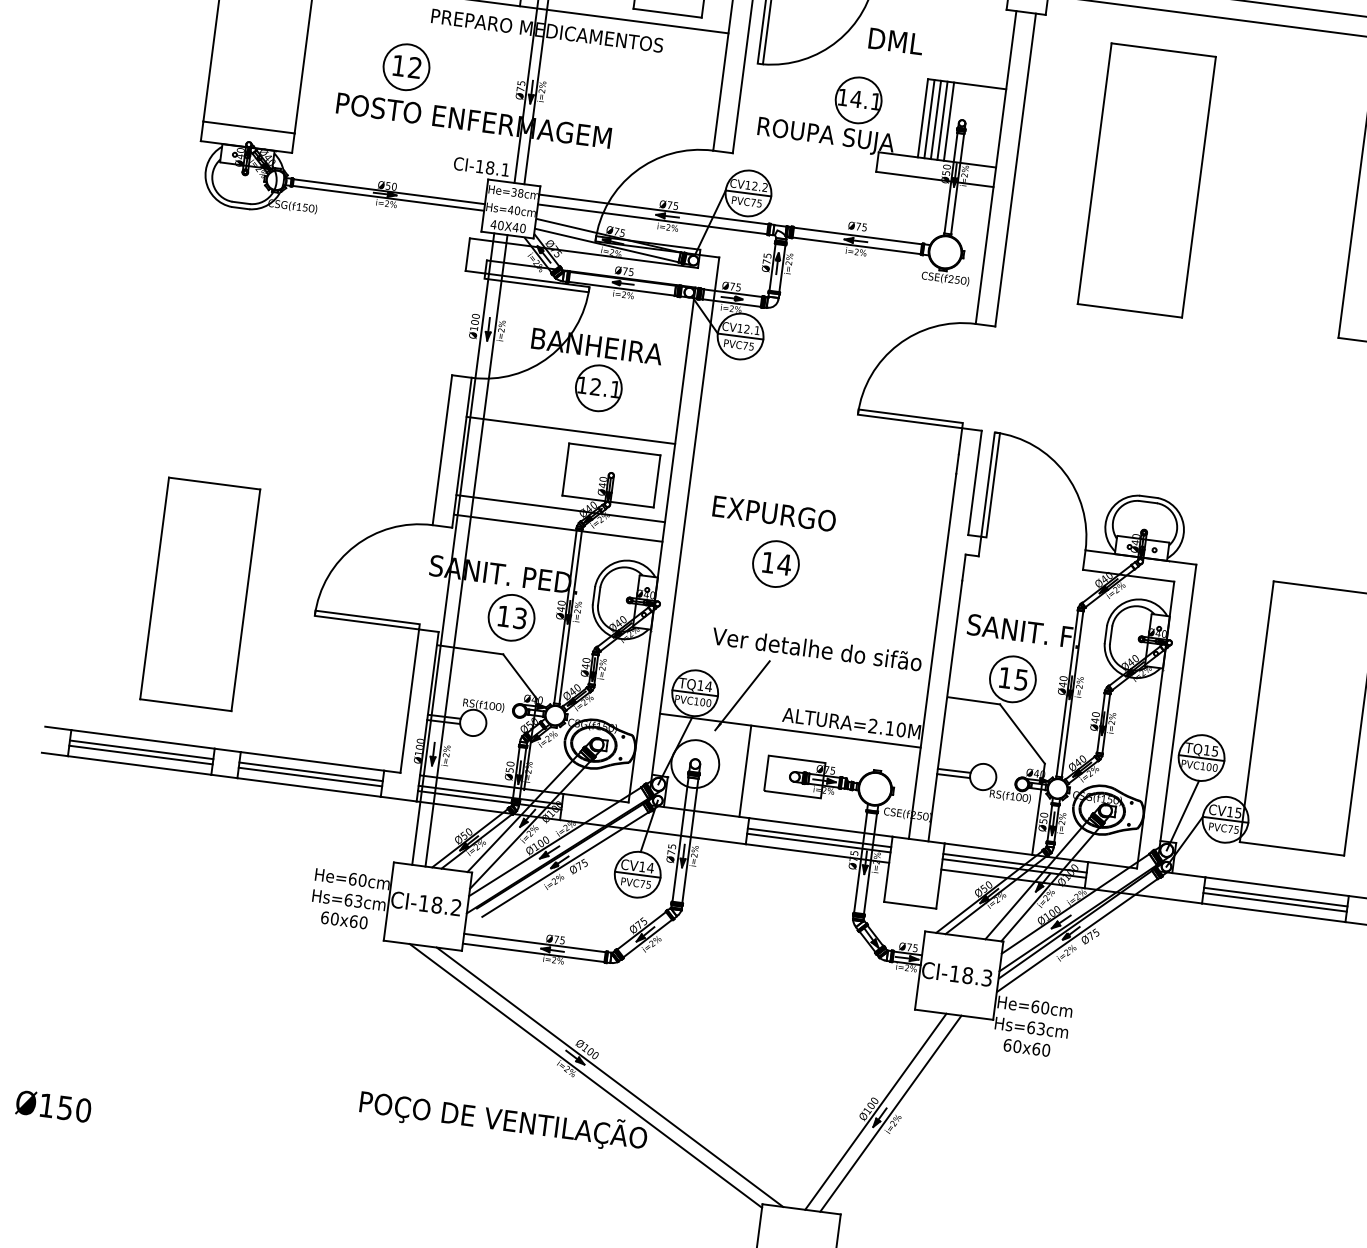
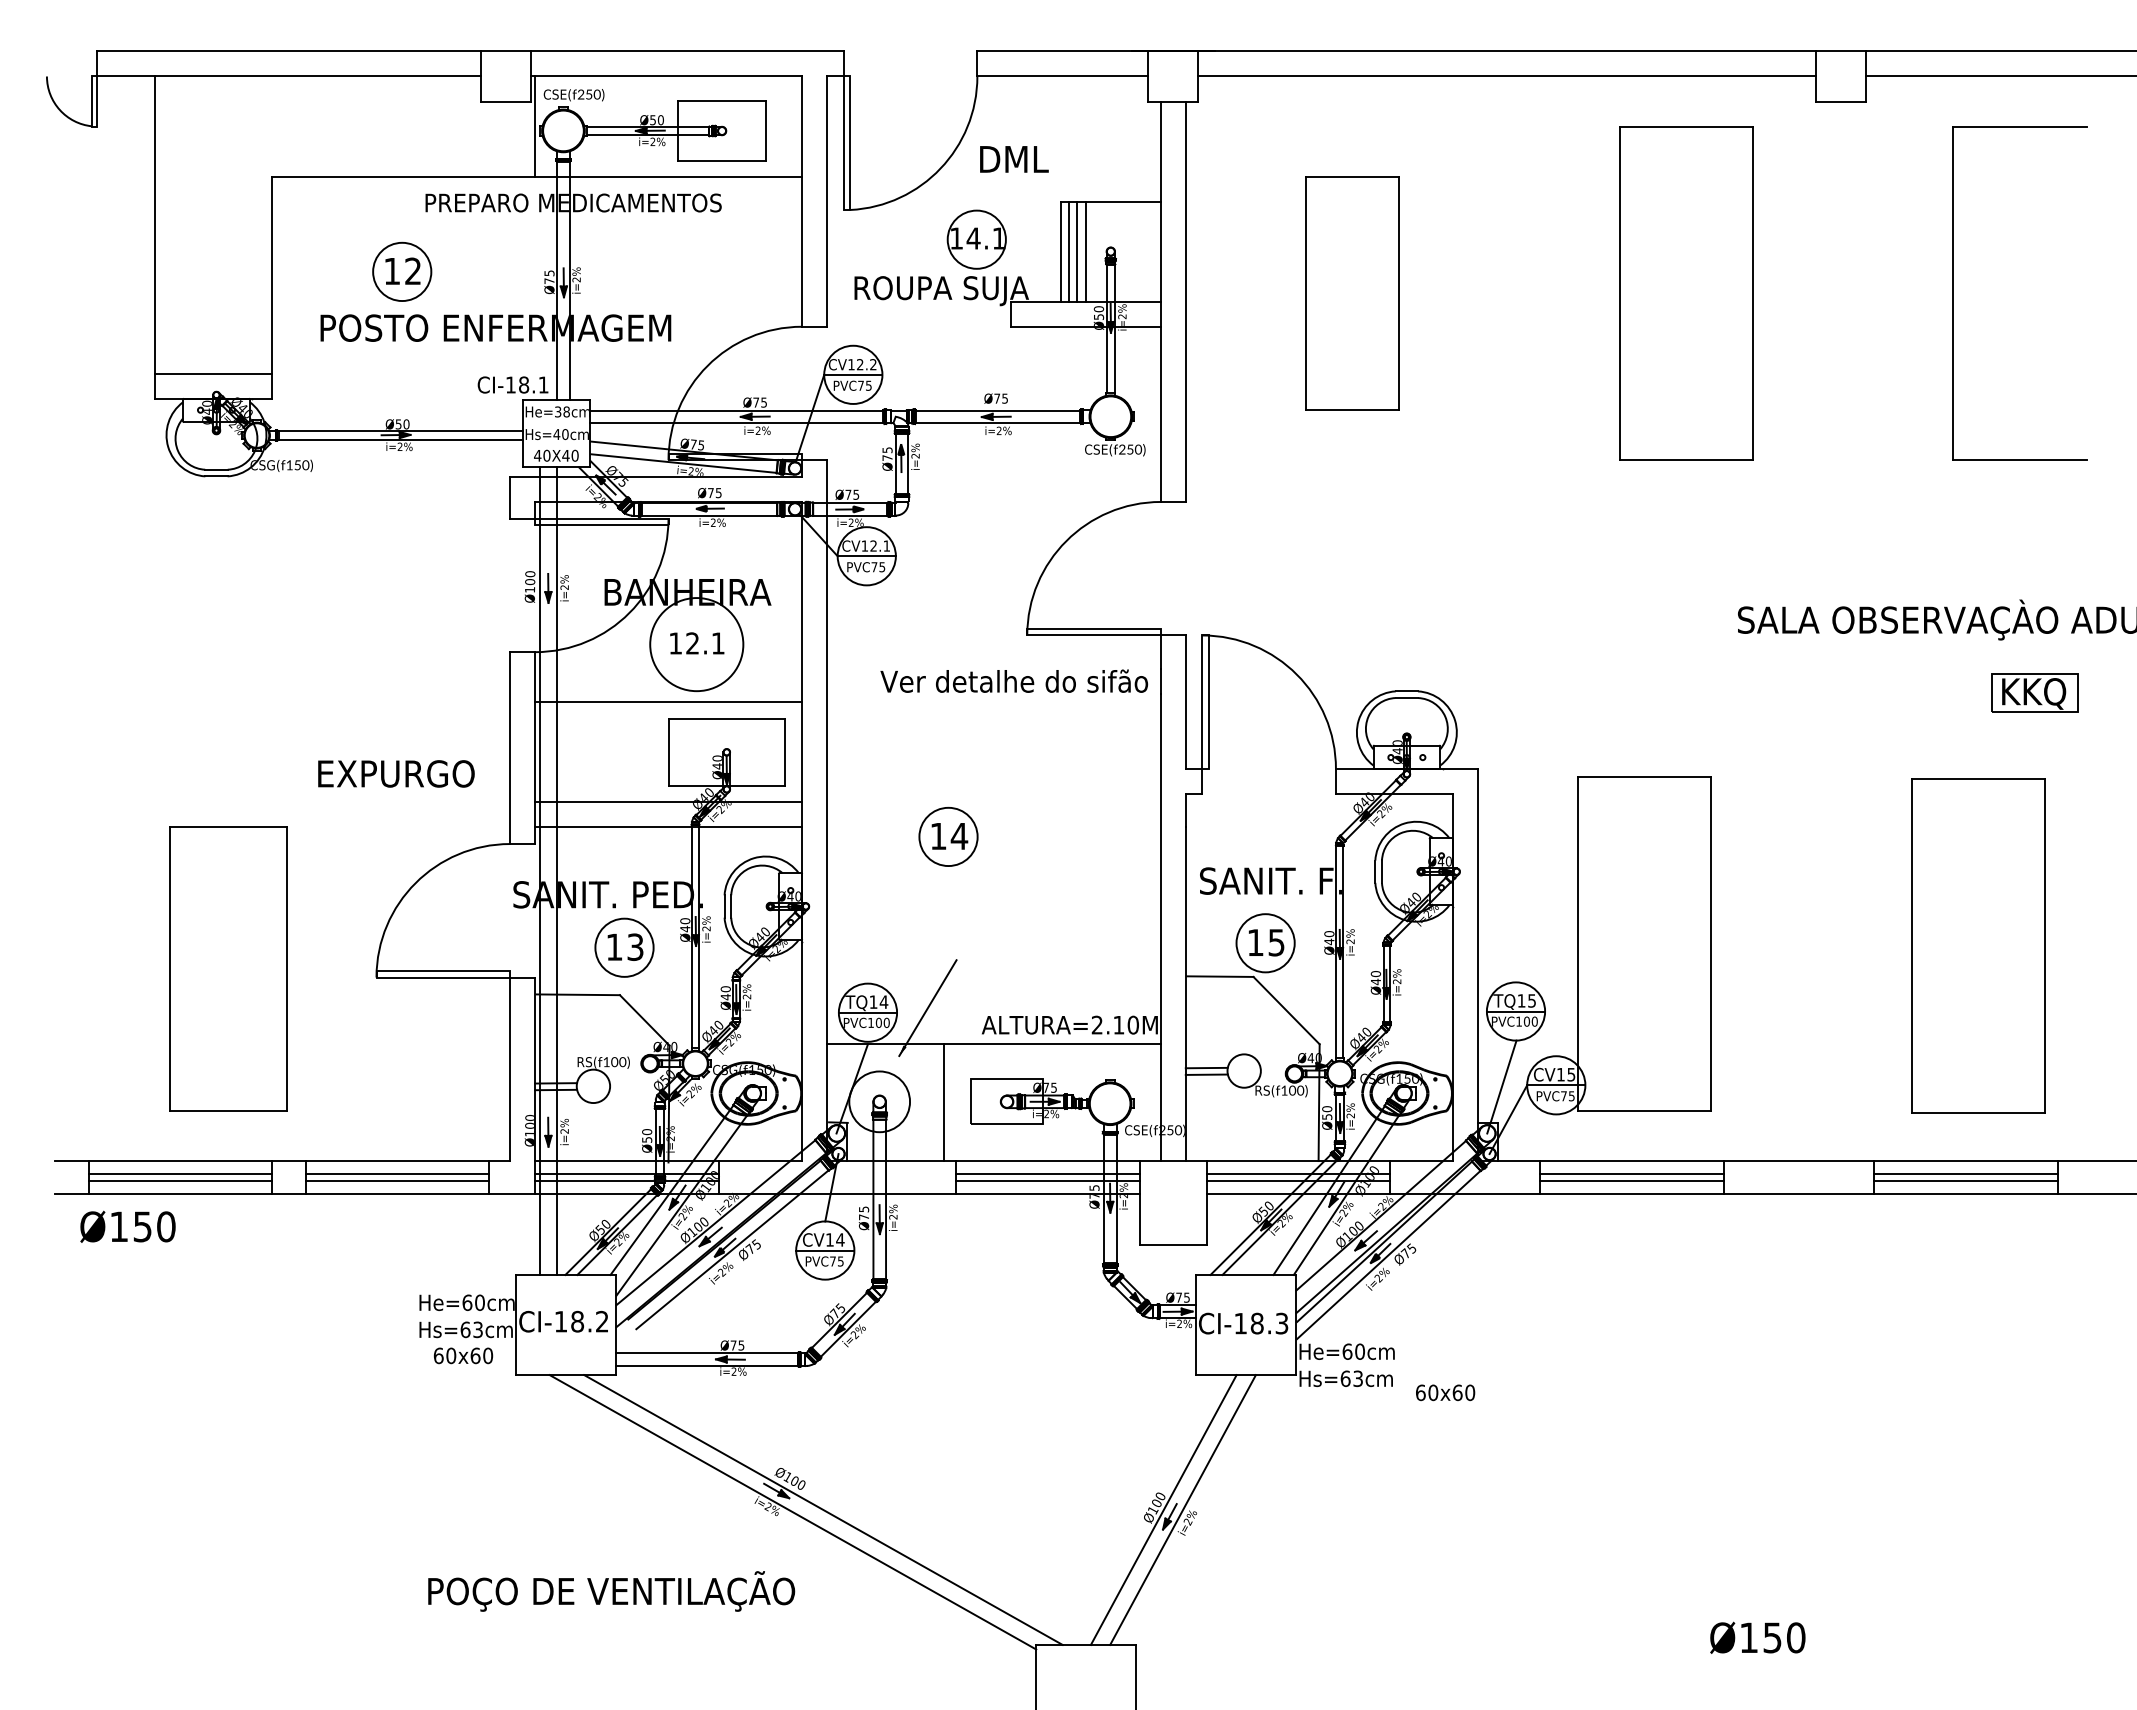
line: (949, 121) -> (1094, 251), removed
part: (1146, 180) -> (1352, 293), size x0.7
circle: (598, 388) -> (696, 644), size x1.6
text: (774, 513) -> (396, 773), moved
text: (817, 648) -> (1014, 680), moved
text: (1026, 1047) -> (1445, 1392), moved
text: (53, 1106) -> (127, 1226), moved
text: (503, 1120) -> (611, 1591), moved

